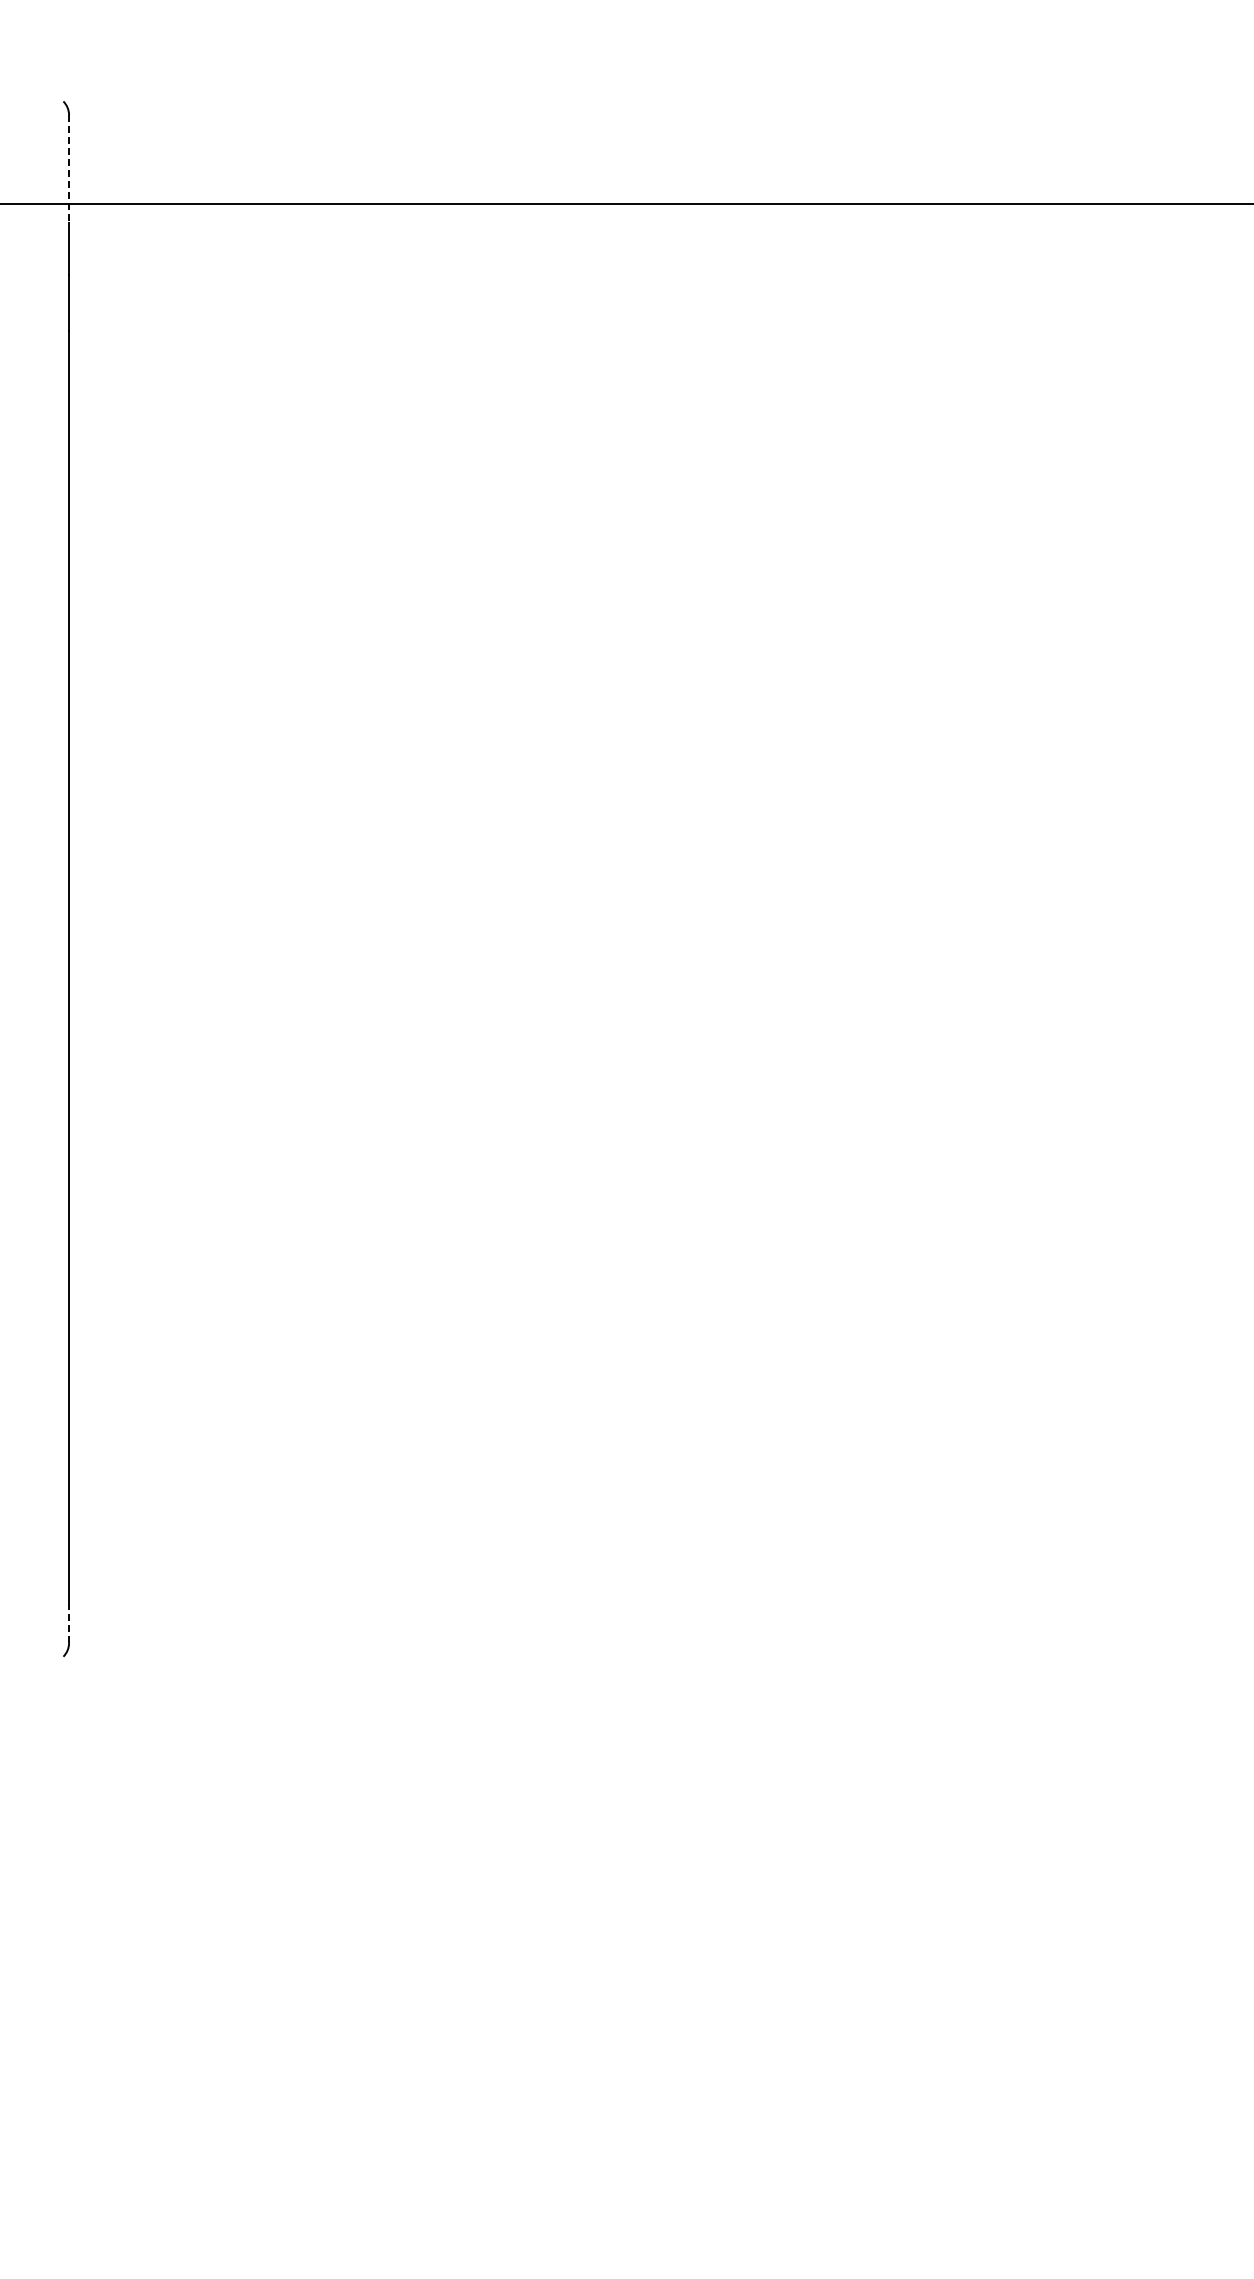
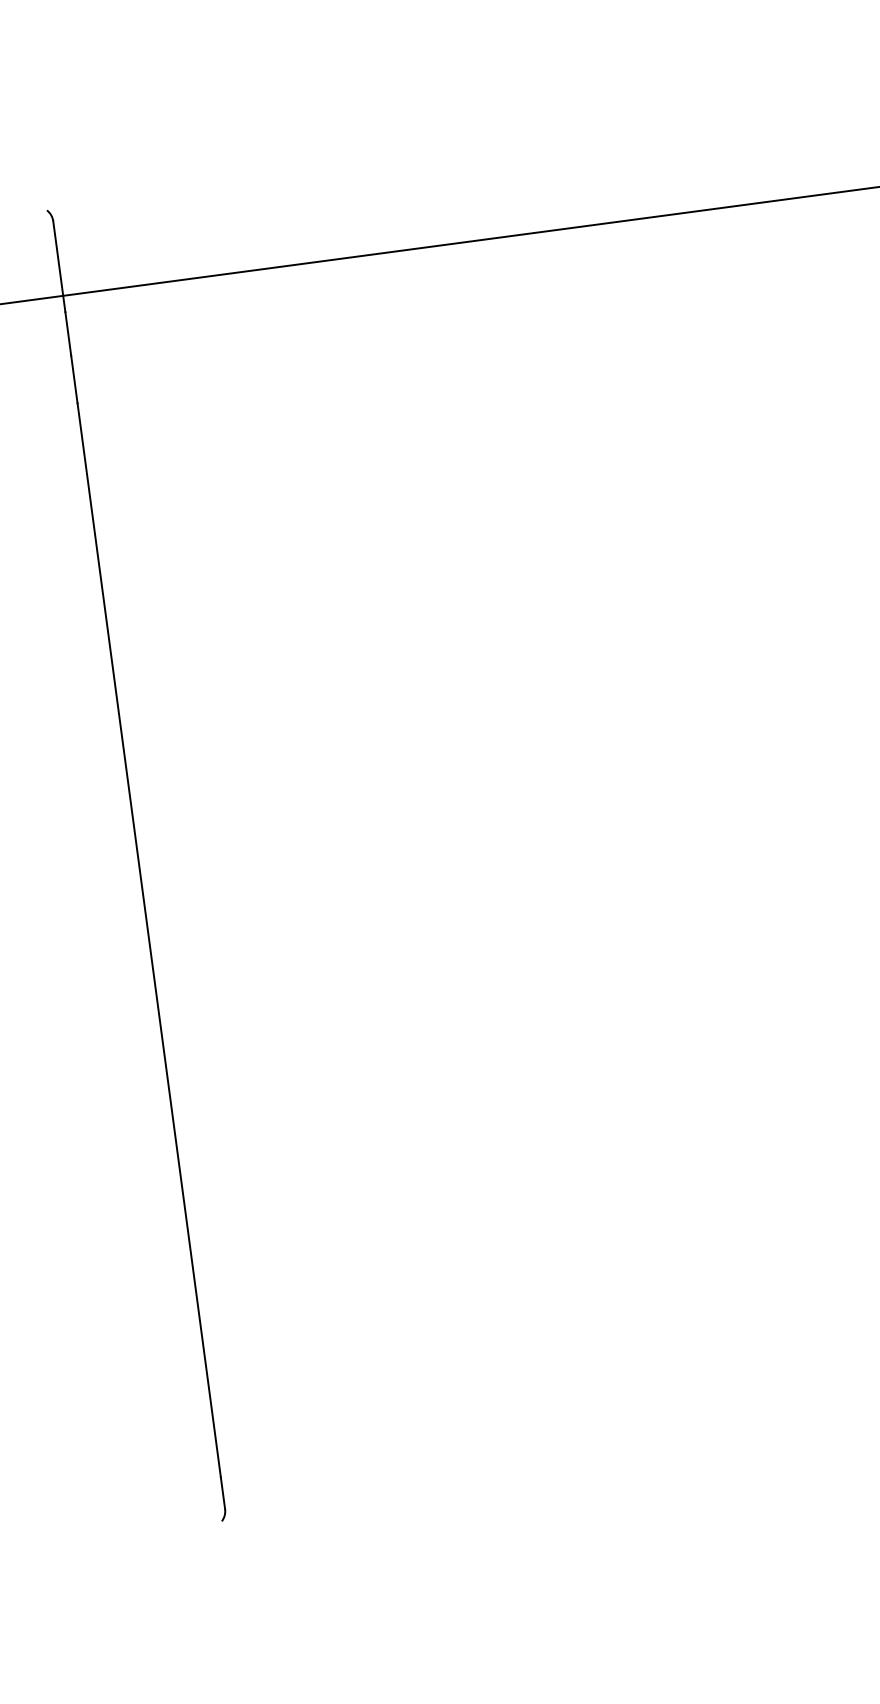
line: (69, 169) -> (59, 267), dashed -> solid
line: (69, 1624) -> (223, 1493), dashed -> solid

